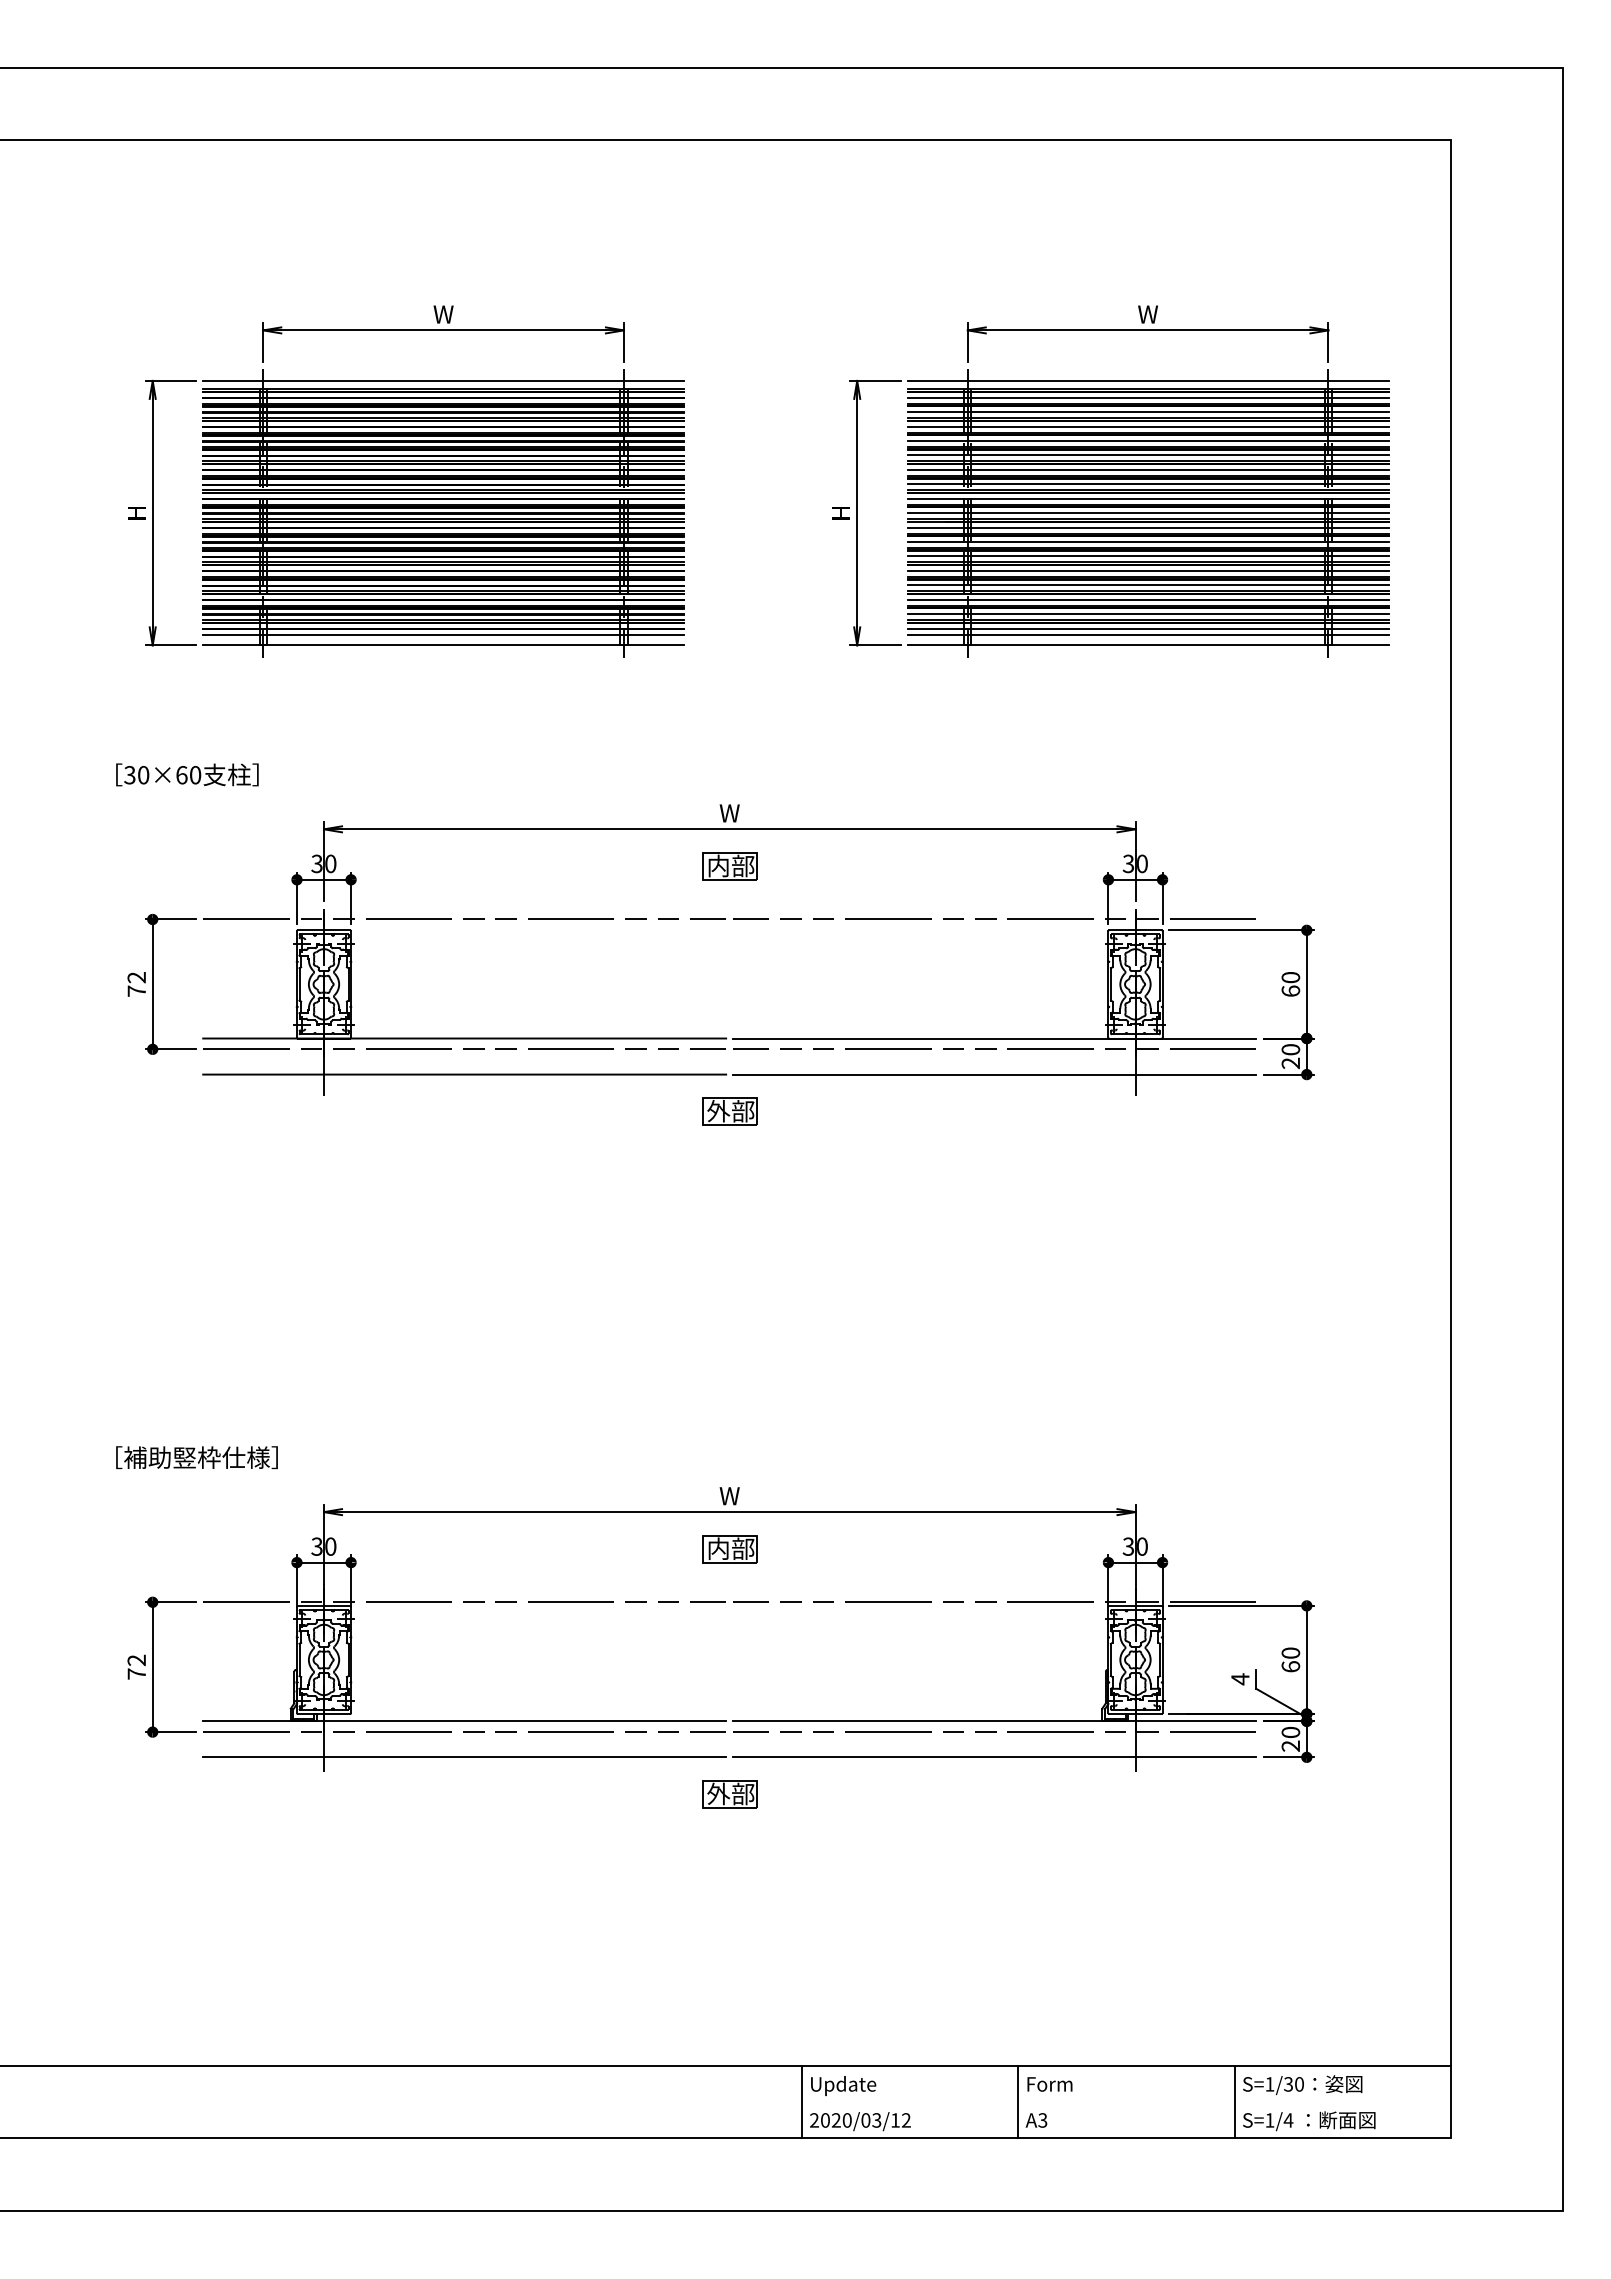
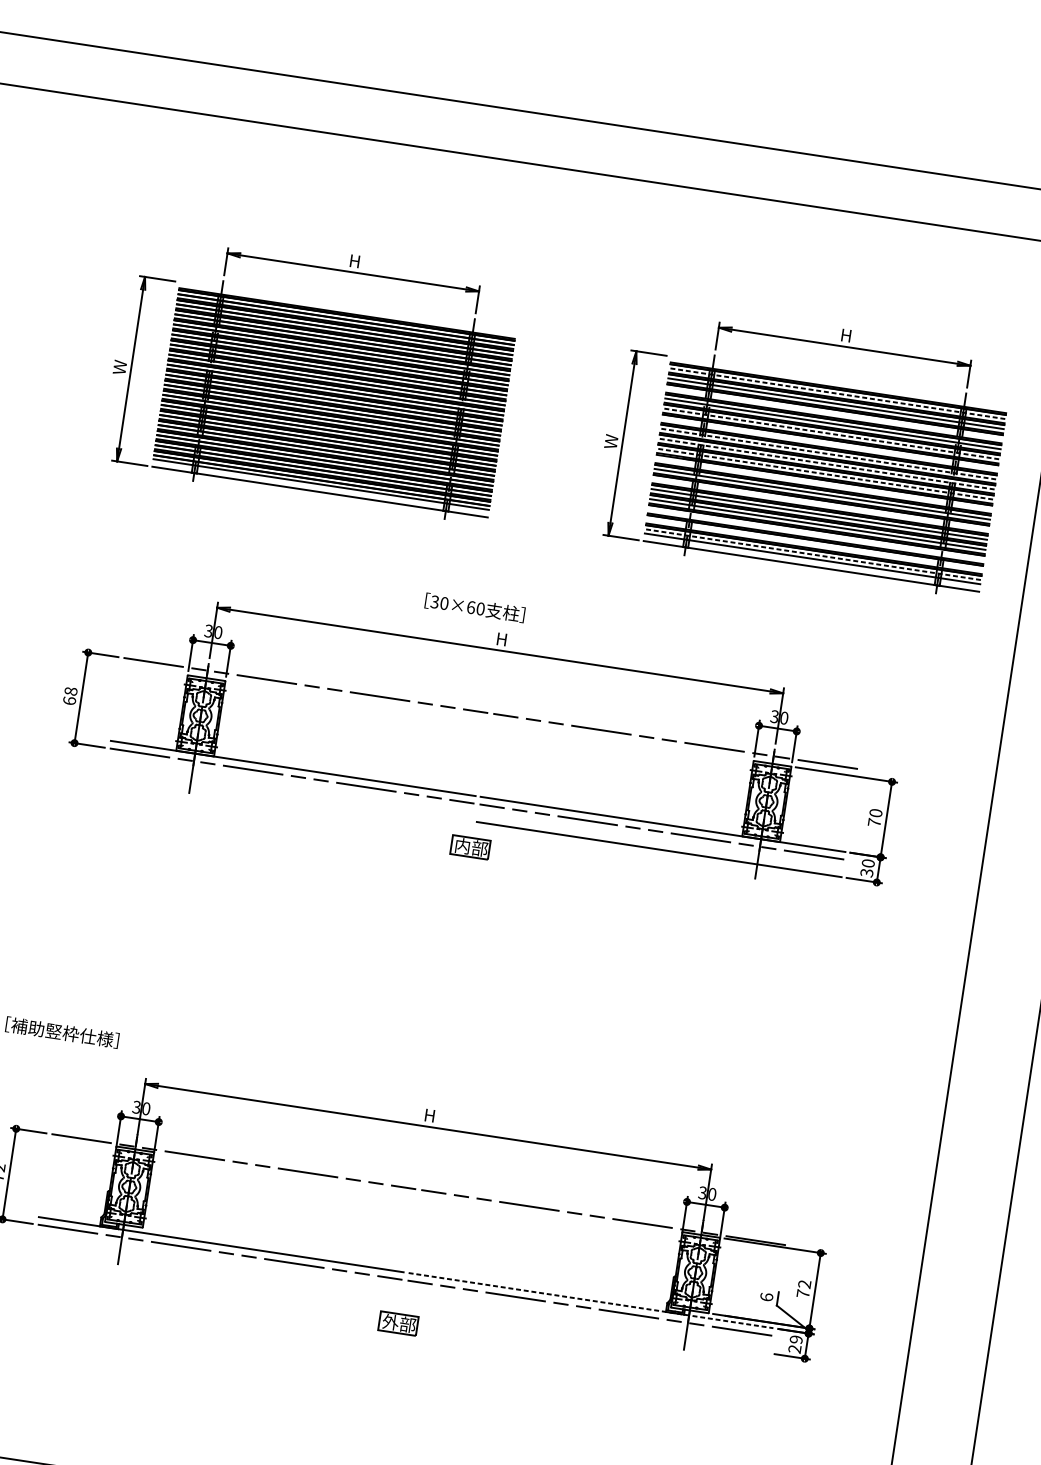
text: (443, 314) -> (354, 261), W -> H
text: (1147, 314) -> (845, 335), W -> H
line: (443, 380) -> (347, 307), removed
line: (1147, 380) -> (838, 381), removed
line: (1147, 397) -> (837, 393), solid -> dashed
line: (1147, 426) -> (834, 413), removed
line: (1147, 455) -> (831, 433), solid -> dashed
line: (1147, 469) -> (829, 443), removed
line: (1147, 484) -> (827, 454), solid -> dashed
line: (1147, 498) -> (826, 463), solid -> dashed
text: (136, 513) -> (119, 367), H -> W
text: (841, 513) -> (611, 442), H -> W
line: (1147, 513) -> (824, 474), solid -> dashed
line: (1147, 527) -> (823, 484), removed
line: (1147, 556) -> (820, 504), removed
line: (1147, 599) -> (815, 534), removed
line: (1147, 614) -> (814, 544), removed
line: (1147, 628) -> (812, 554), solid -> dashed
text: (187, 774) -> (475, 607), moved
text: (729, 813) -> (501, 639), W -> H
part: (729, 866) -> (496, 676), removed
text: (136, 984) -> (70, 696), 72 -> 68
text: (1290, 990) -> (874, 822), 60 -> 70
text: (1291, 1063) -> (867, 873), 20 -> 30
line: (464, 1074) -> (289, 793), removed
text: (718, 1110) -> (462, 845), 外部 -> 内部
text: (729, 1496) -> (429, 1115), W -> H
part: (729, 1549) -> (424, 1152), removed
text: (1290, 1659) -> (803, 1288), 60 -> 72
text: (1240, 1679) -> (766, 1297), 4 -> 6
line: (995, 1721) -> (591, 1300), solid -> dashed
text: (1290, 1732) -> (796, 1339), 20 -> 29
line: (464, 1757) -> (217, 1269), removed
line: (994, 1757) -> (586, 1325), removed

